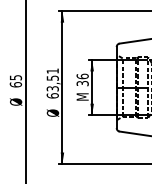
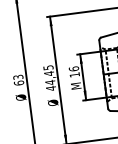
text: (14, 77) -> (17, 77), 65 -> 63
text: (52, 83) -> (49, 78), 63,51 -> 44,45
text: (82, 83) -> (74, 74), 36 -> 16

